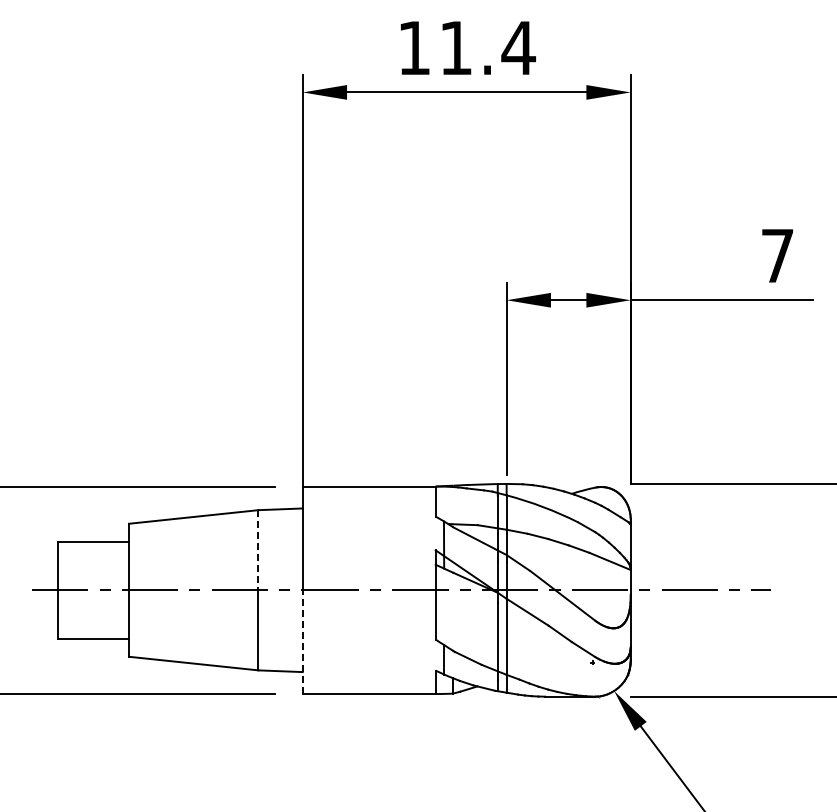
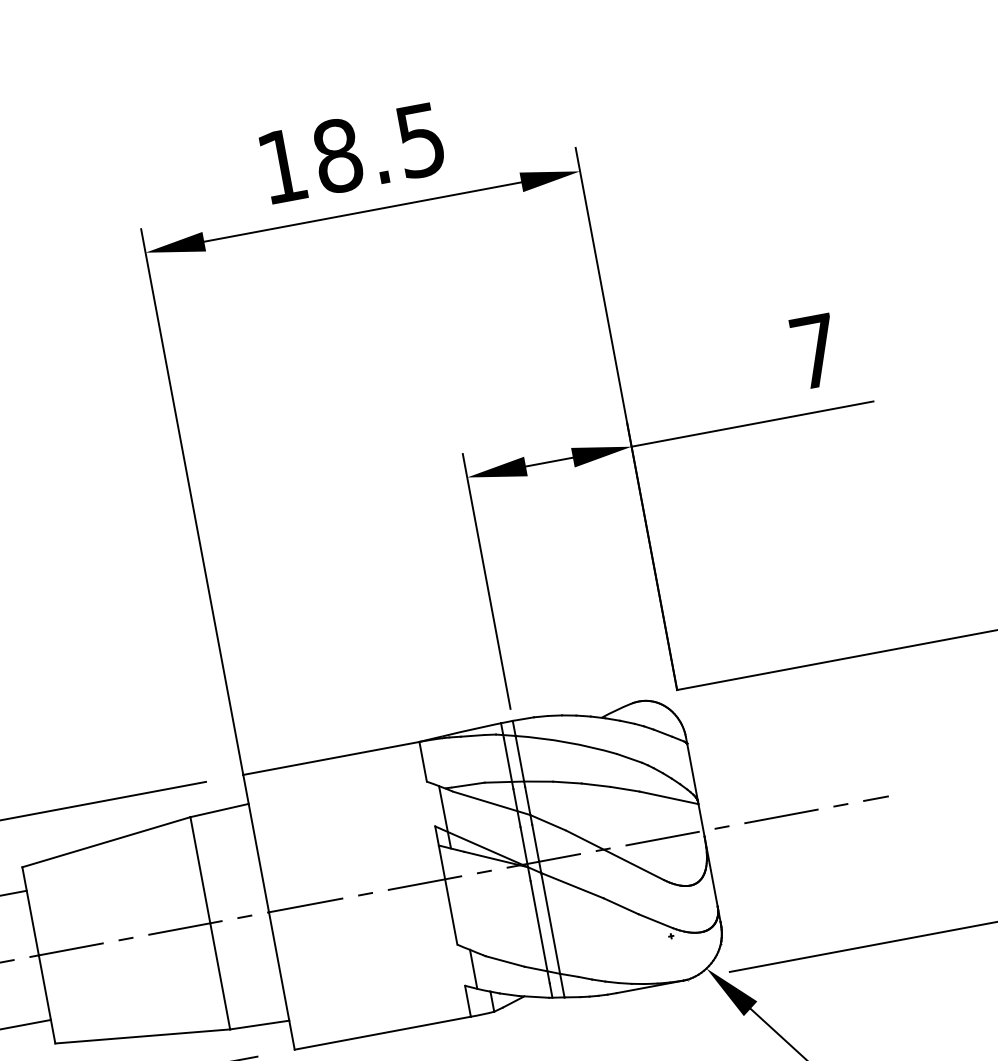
text: (488, 47) -> (380, 147), 11.4 -> 18.5
line: (258, 550) -> (200, 870), dashed -> solid
line: (302, 642) -> (281, 981), dashed -> solid

